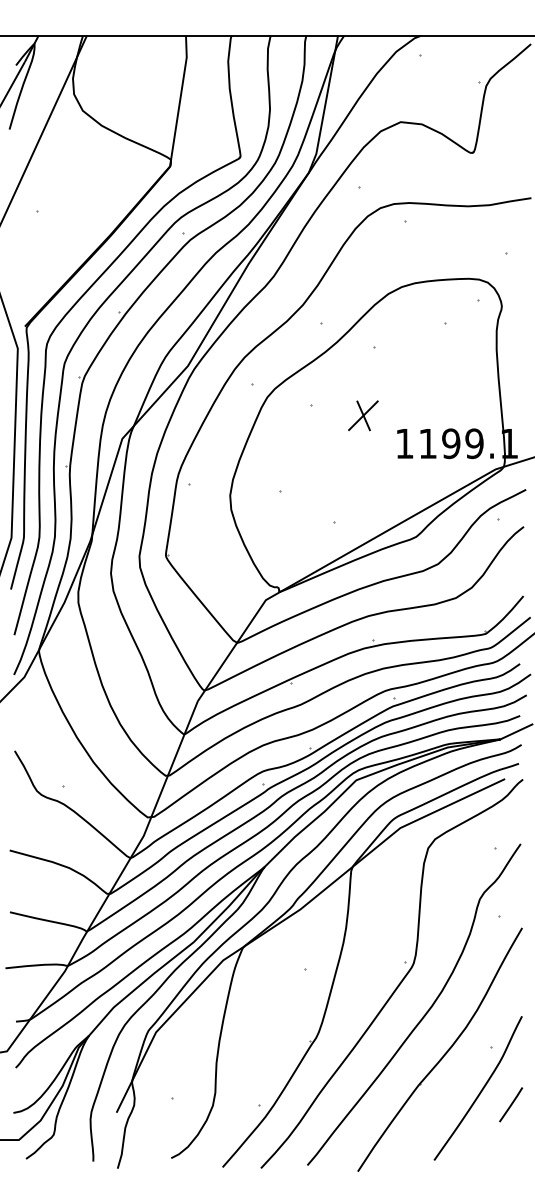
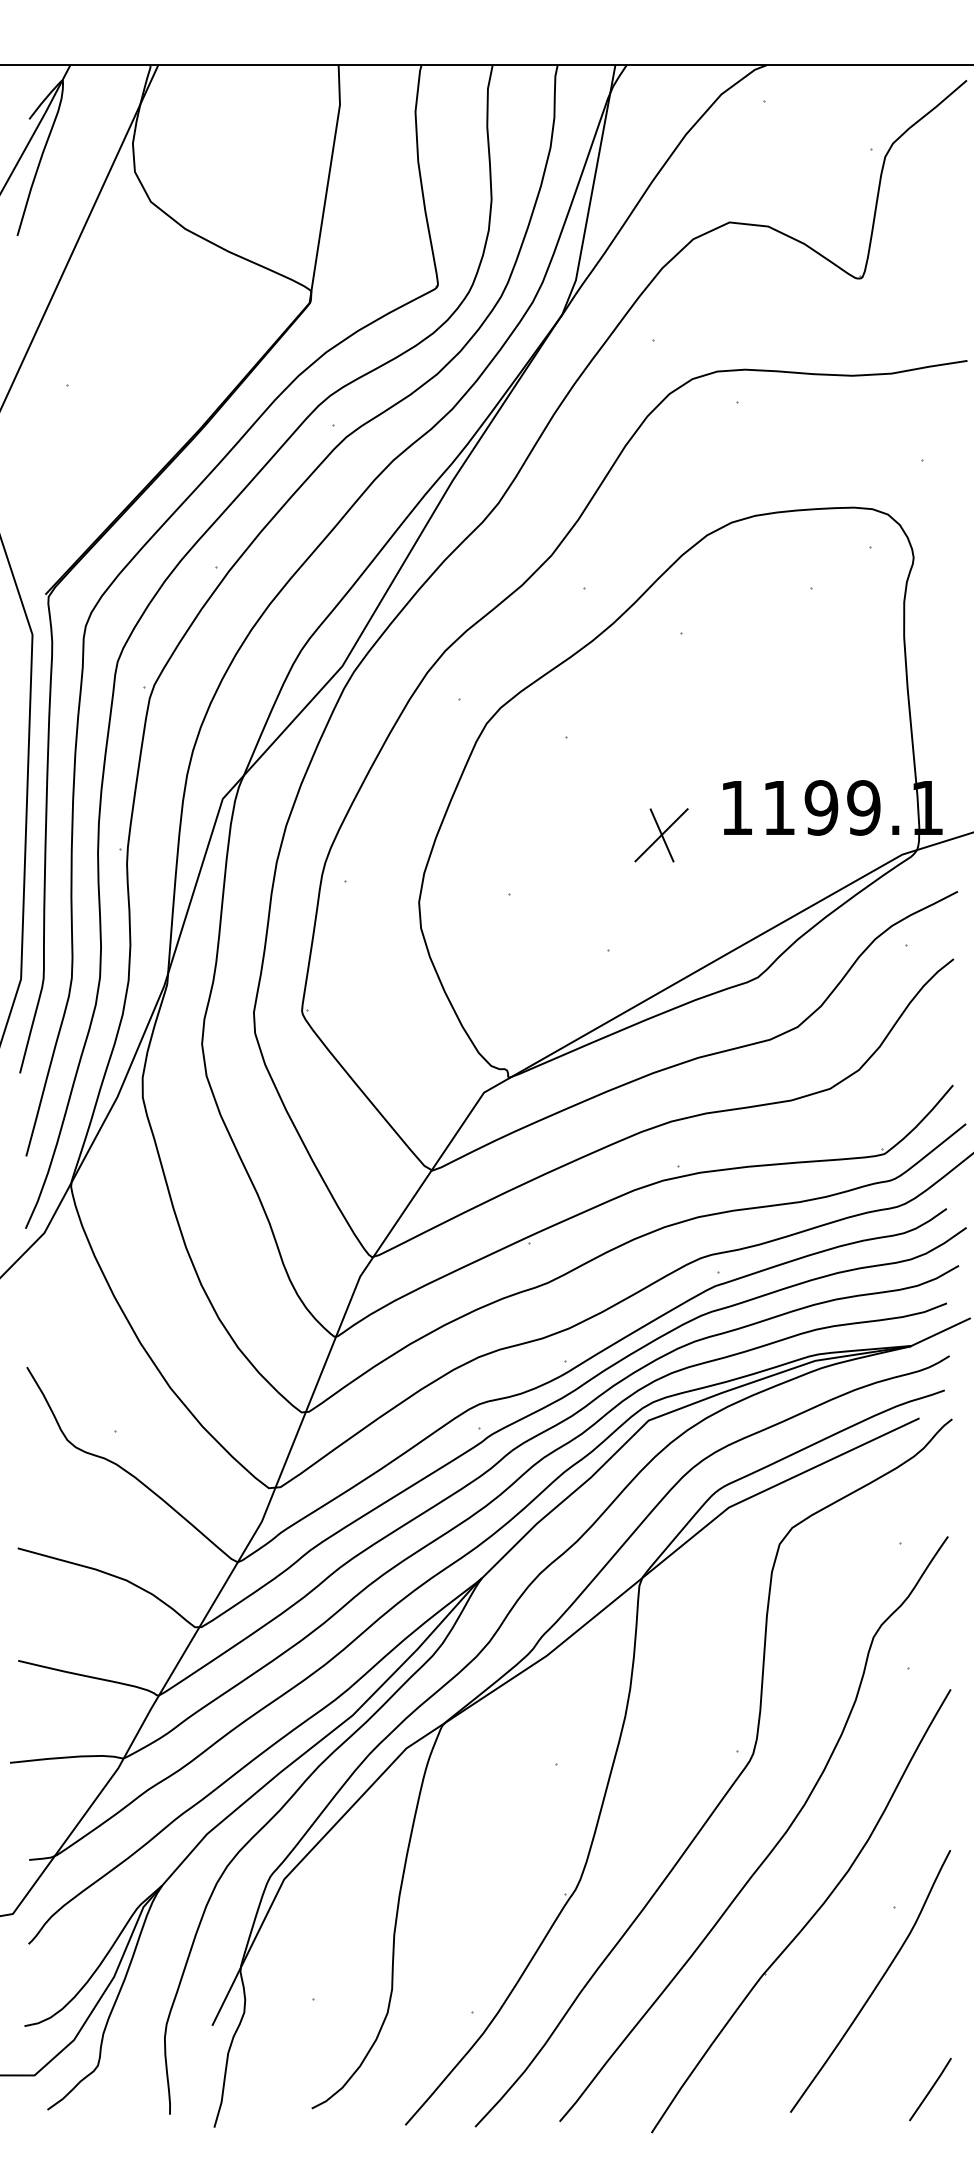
part: (363, 415) -> (661, 834), moved
line: (511, 1104) -> (931, 2089), moved

